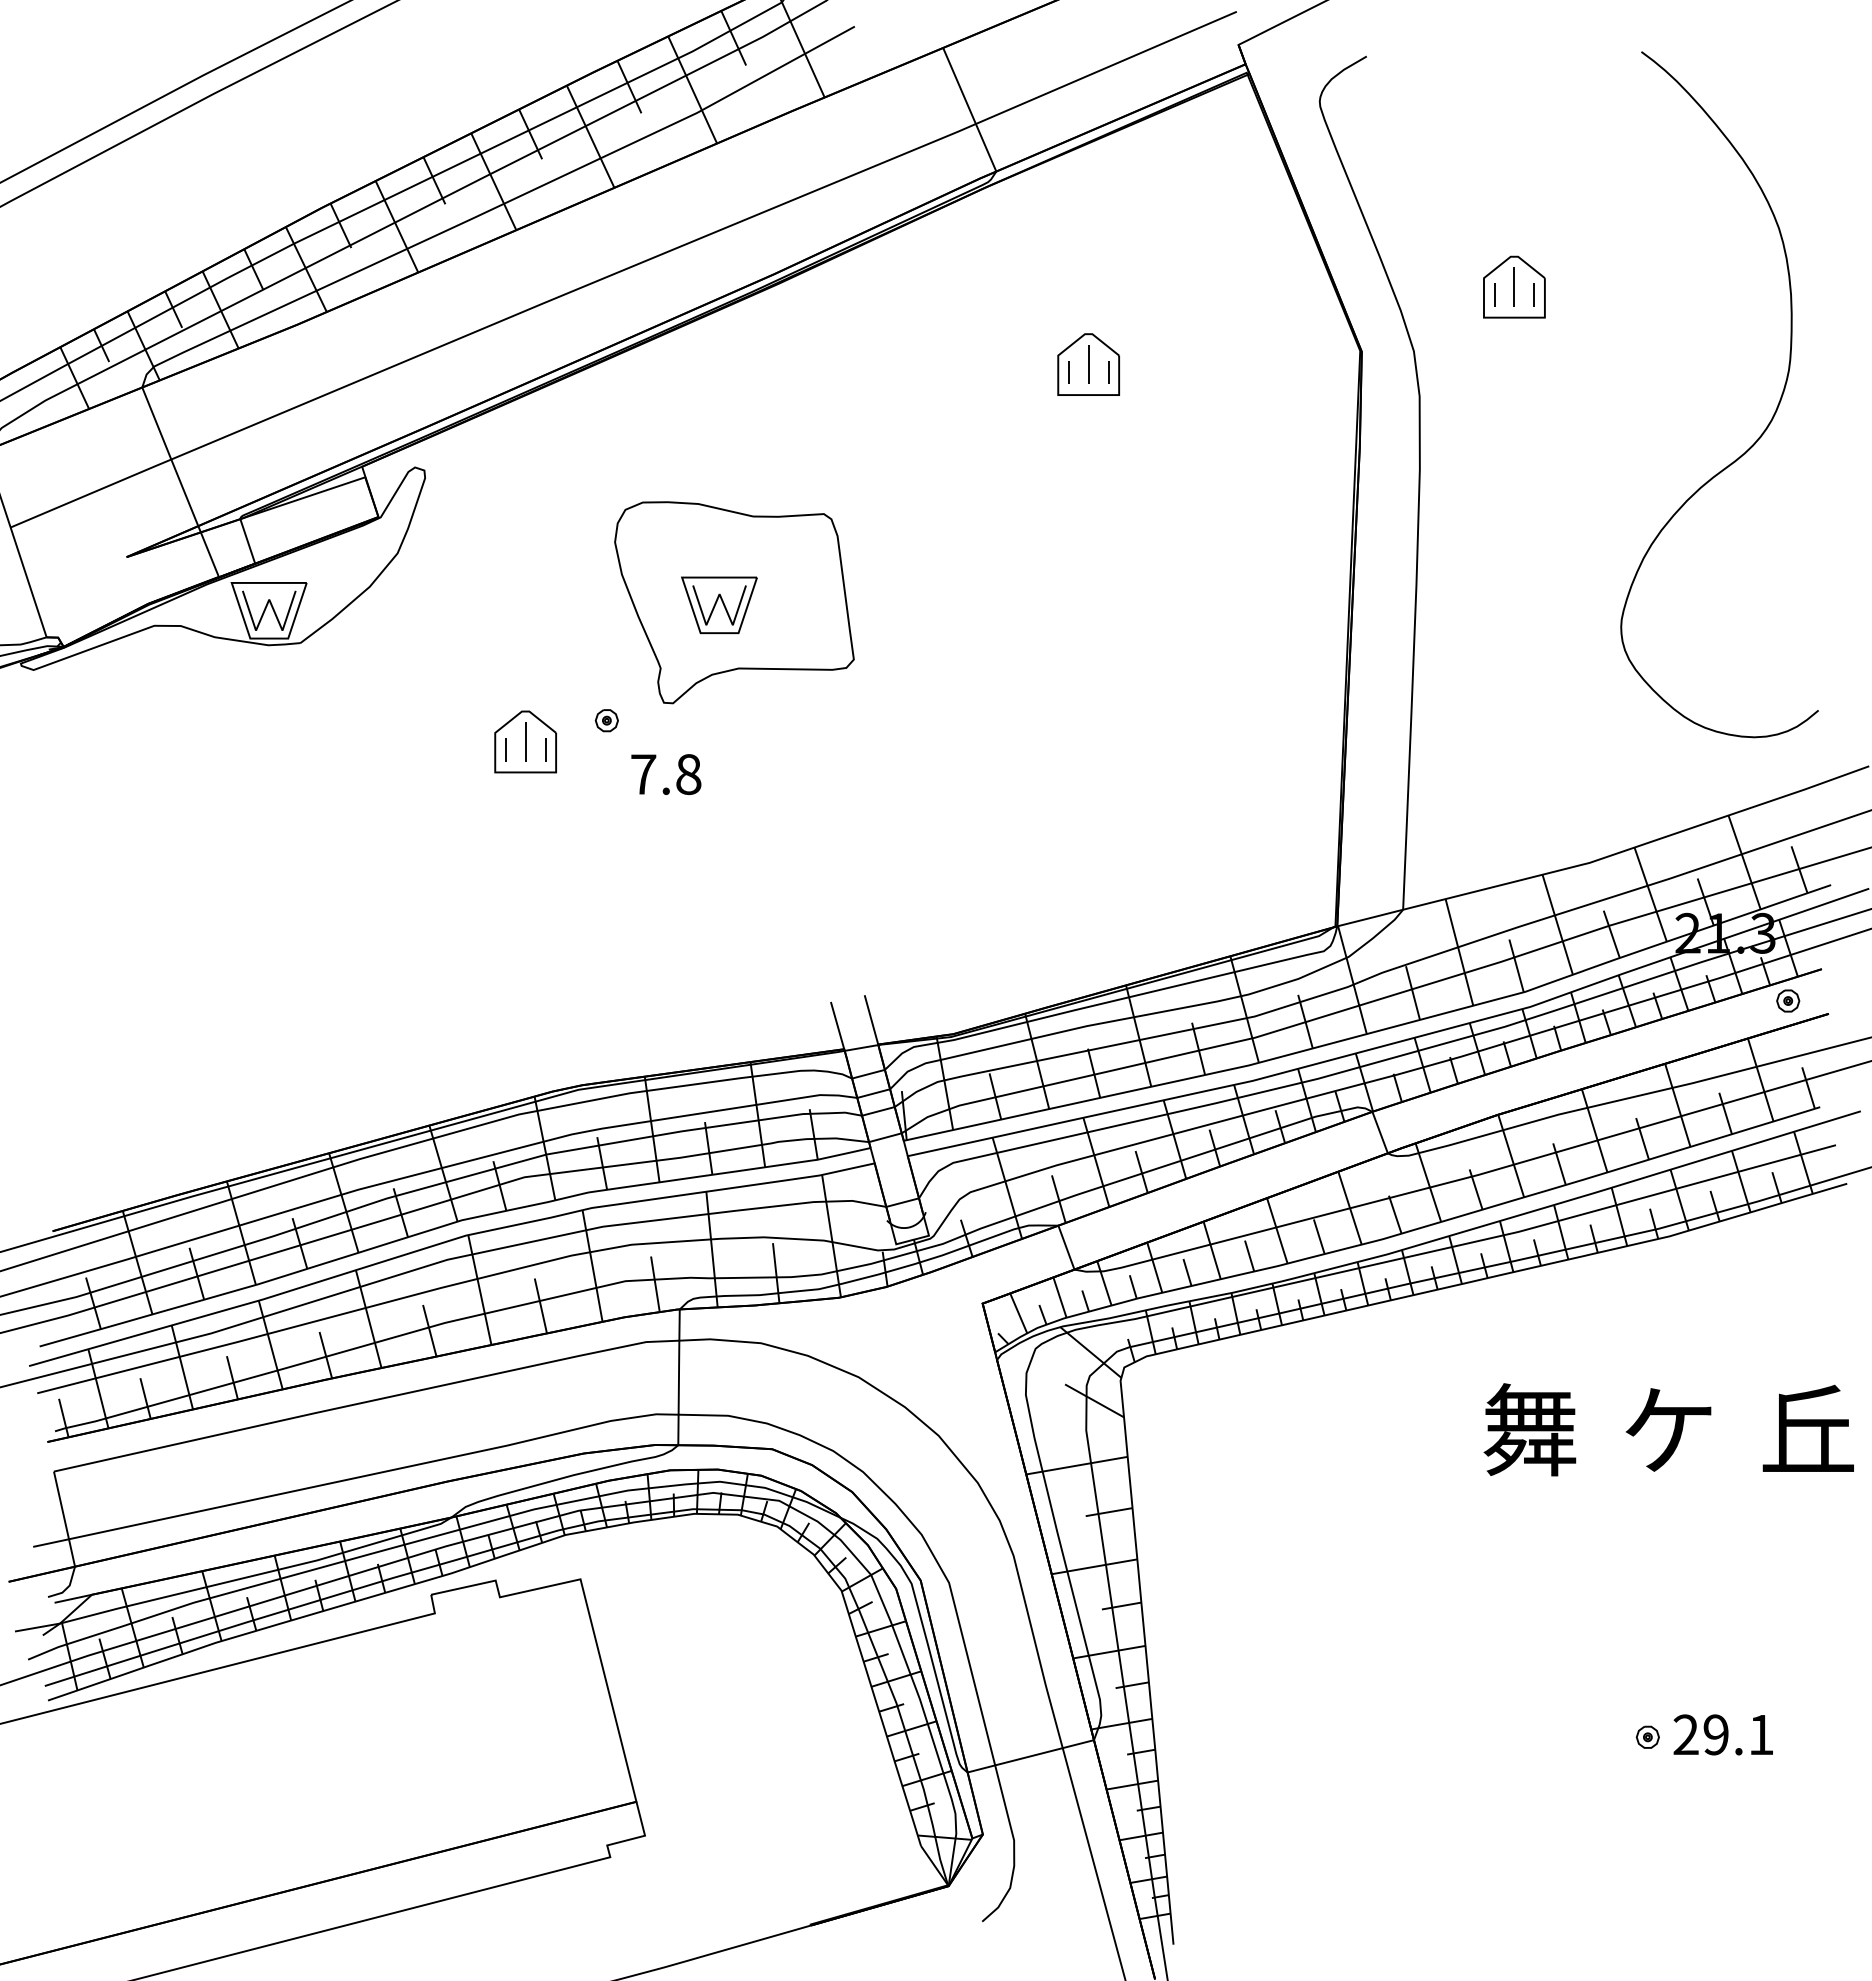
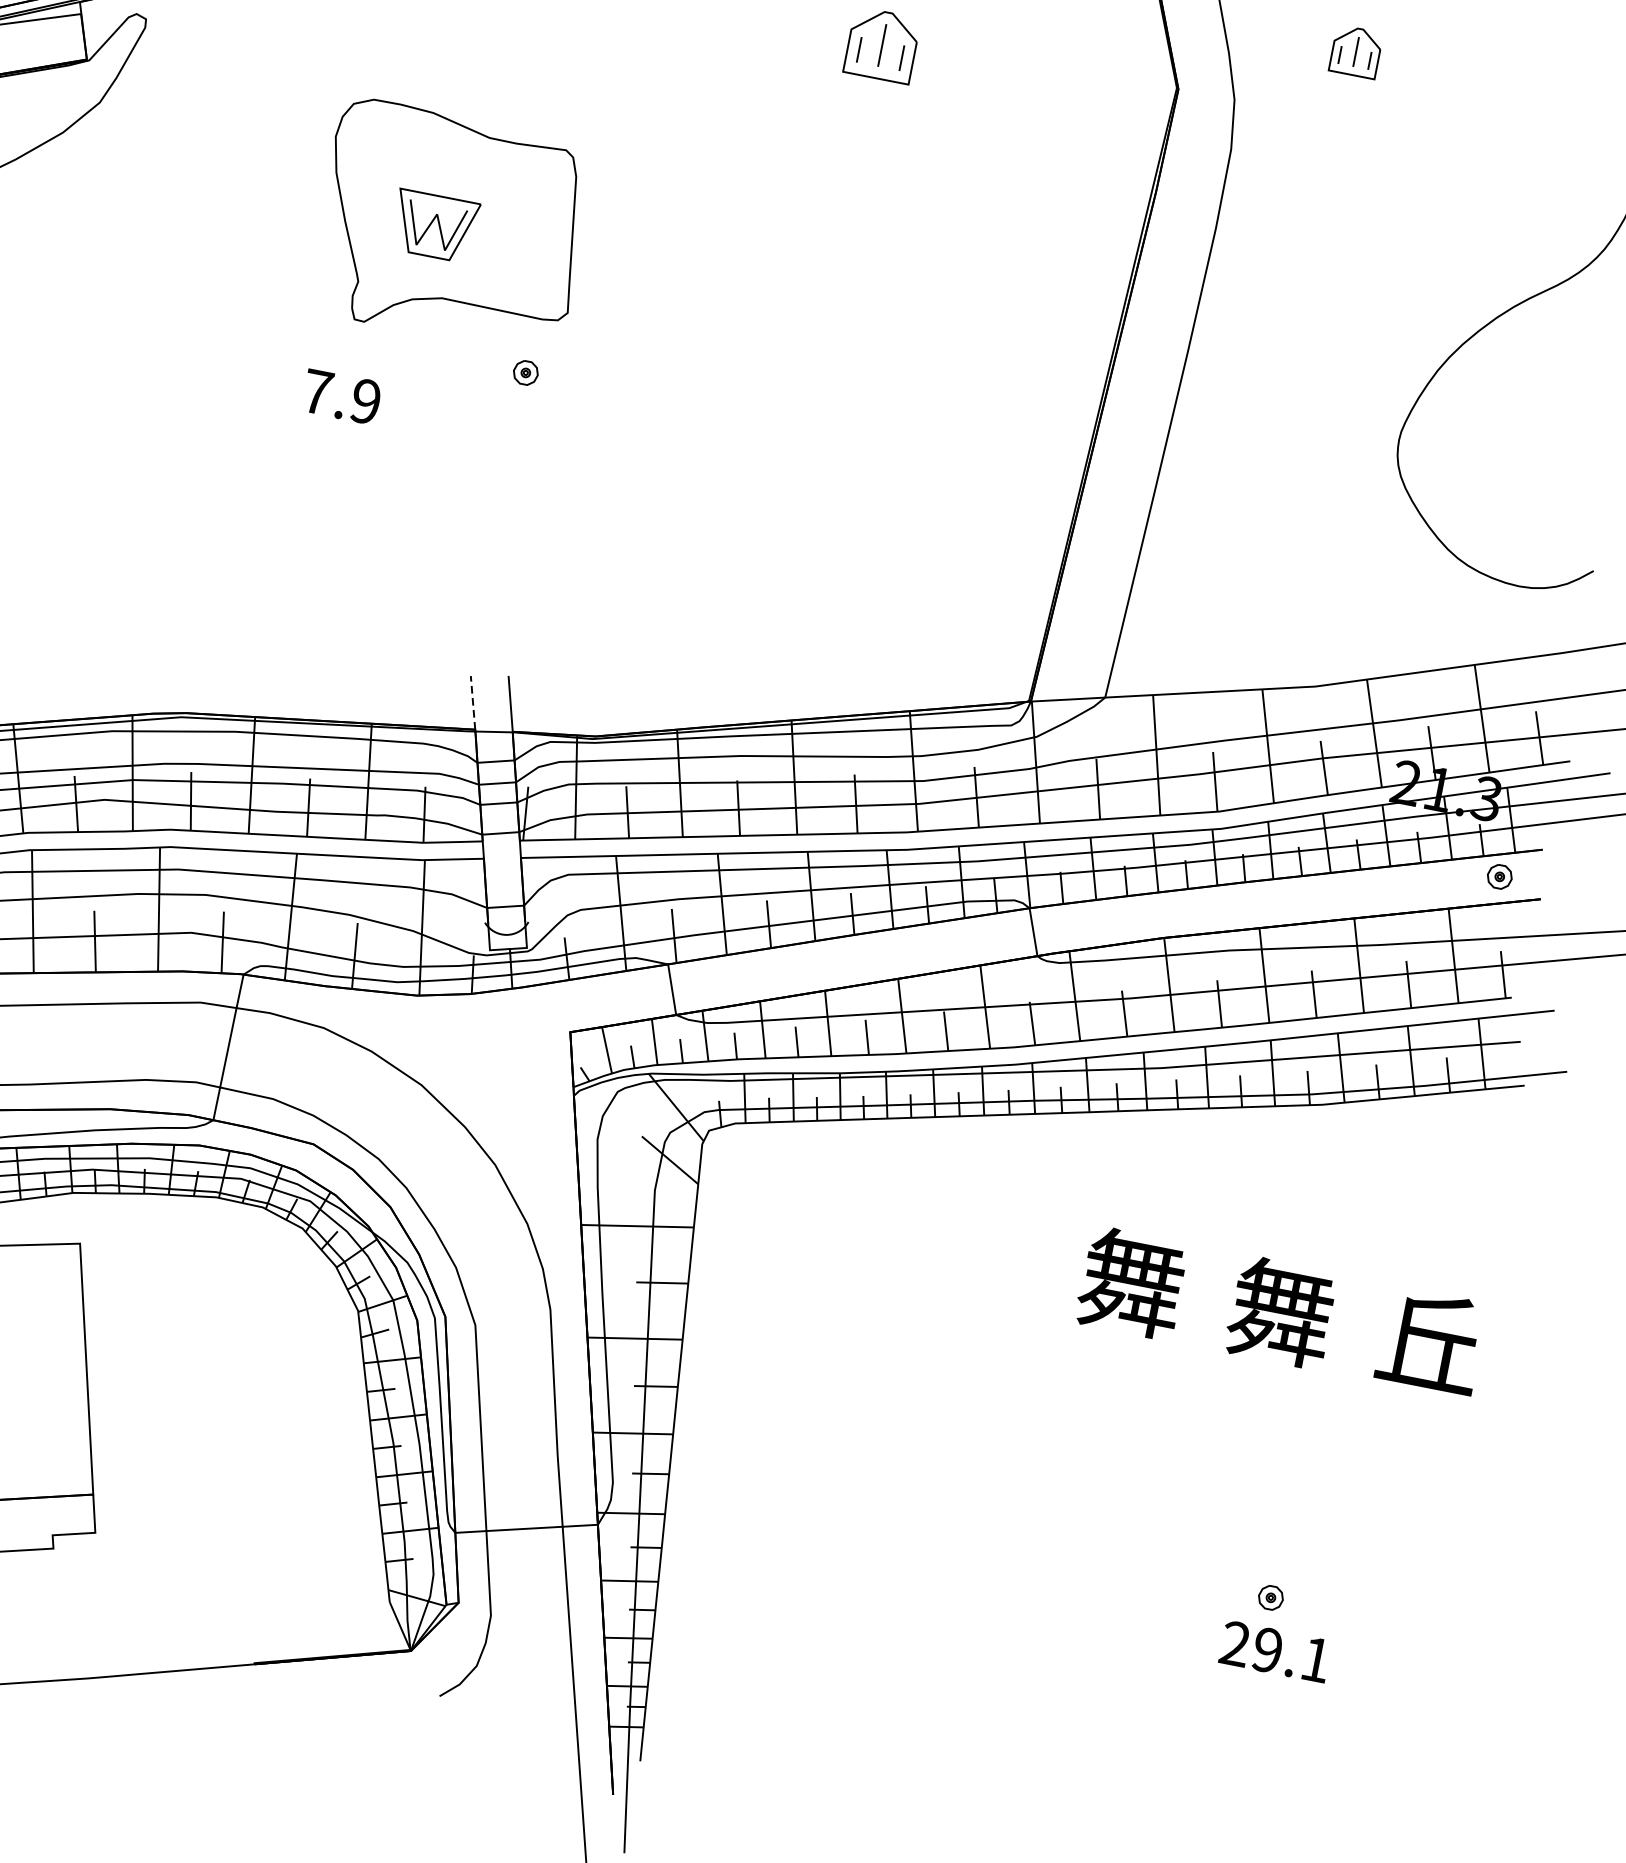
part: (1514, 286) -> (1356, 51), size x0.7
part: (606, 720) -> (525, 372), moved
part: (525, 741) -> (197, 331), removed
text: (688, 774) -> (365, 401), 7.8 -> 7.9
line: (837, 1025) -> (472, 702), solid -> dashed
text: (1668, 1429) -> (1280, 1312), ケ -> 舞
part: (1647, 1736) -> (1270, 1596), moved

